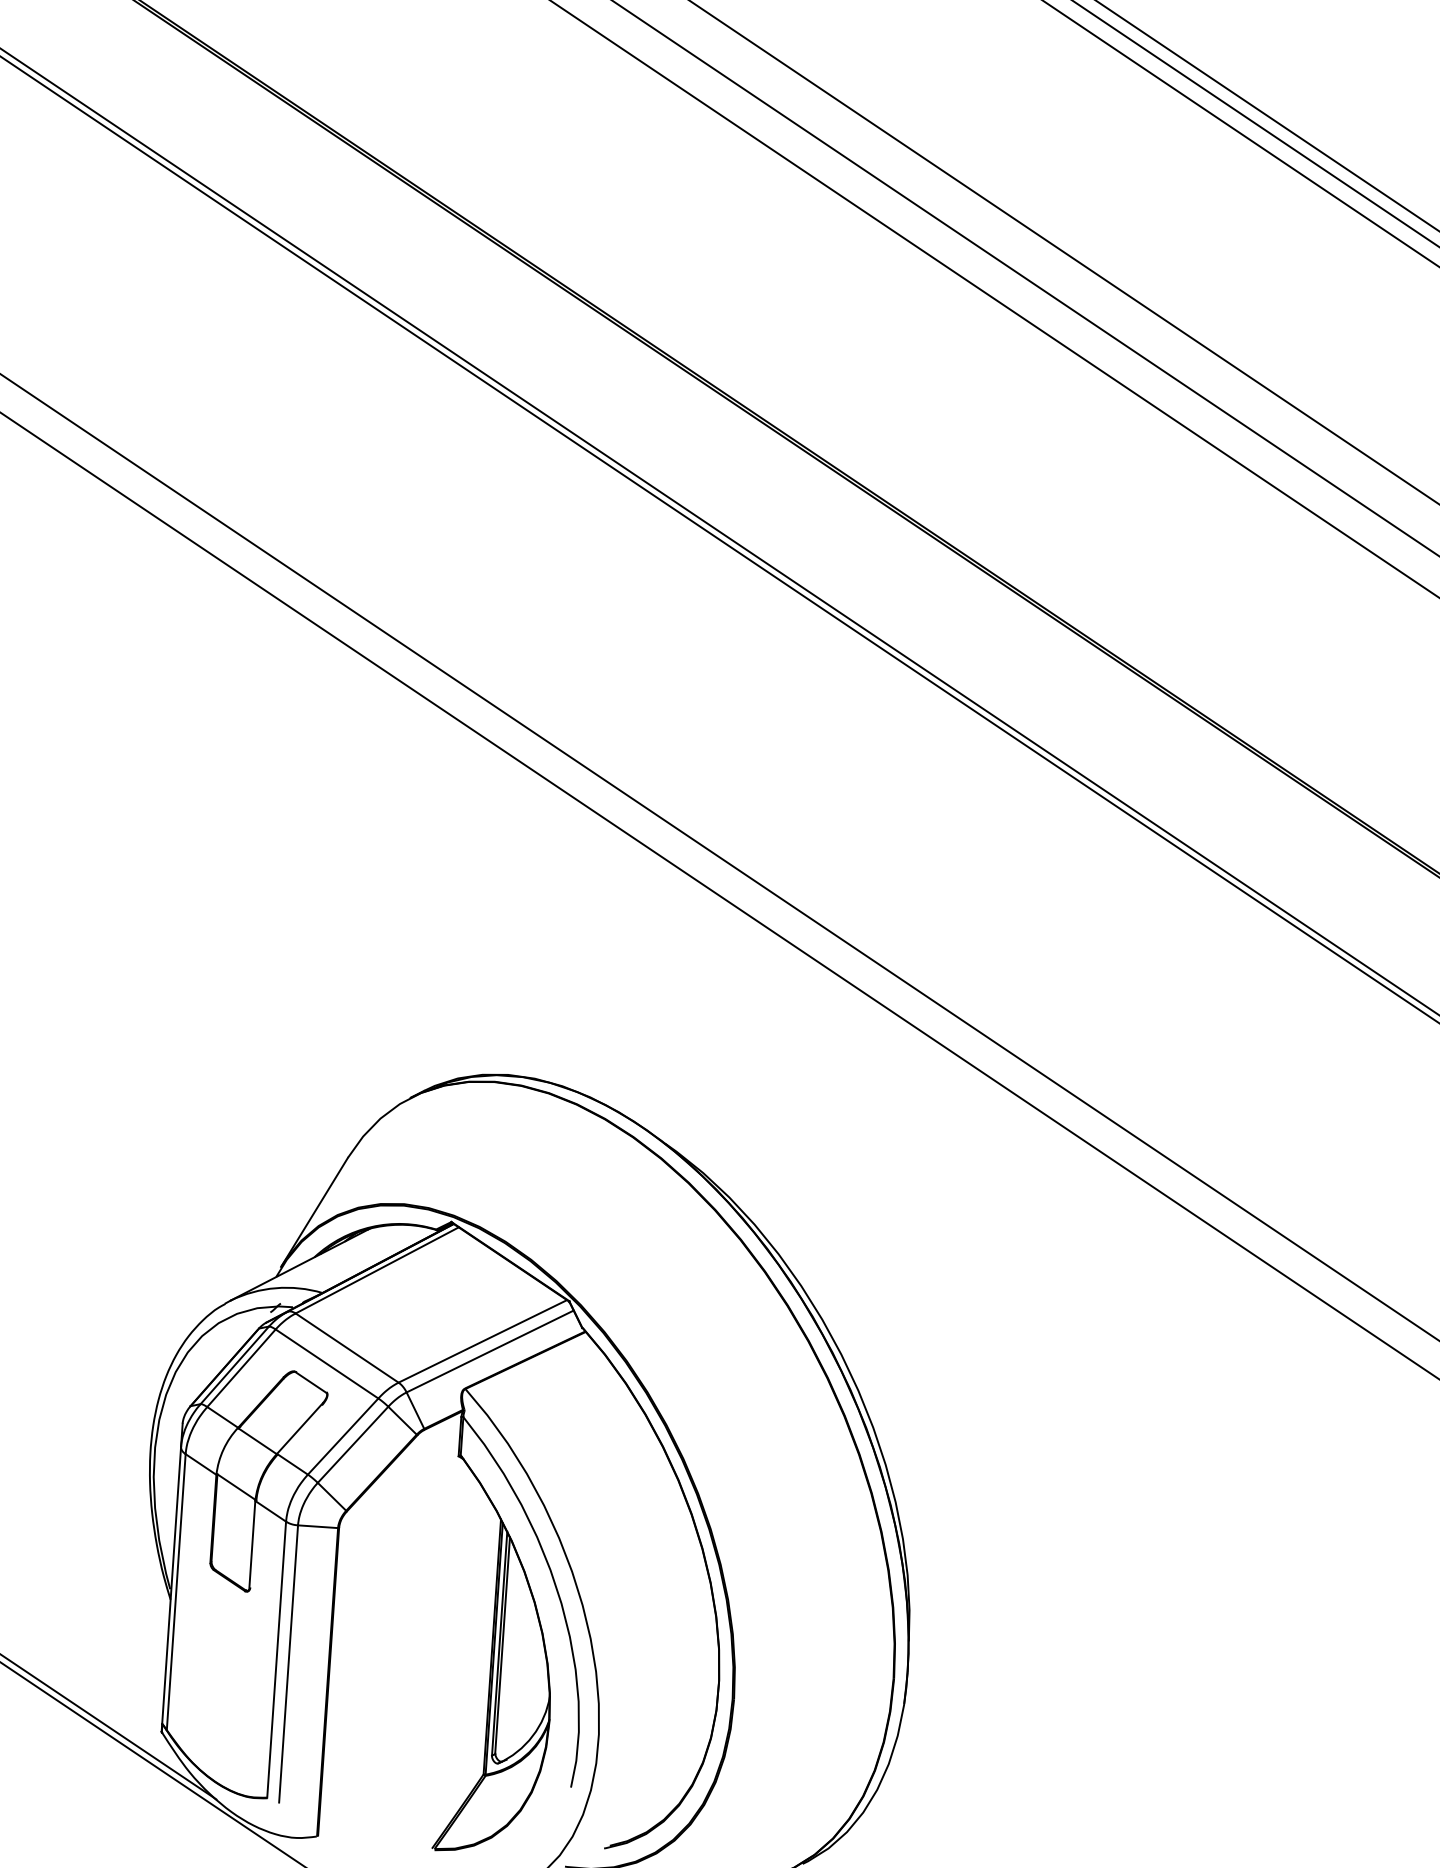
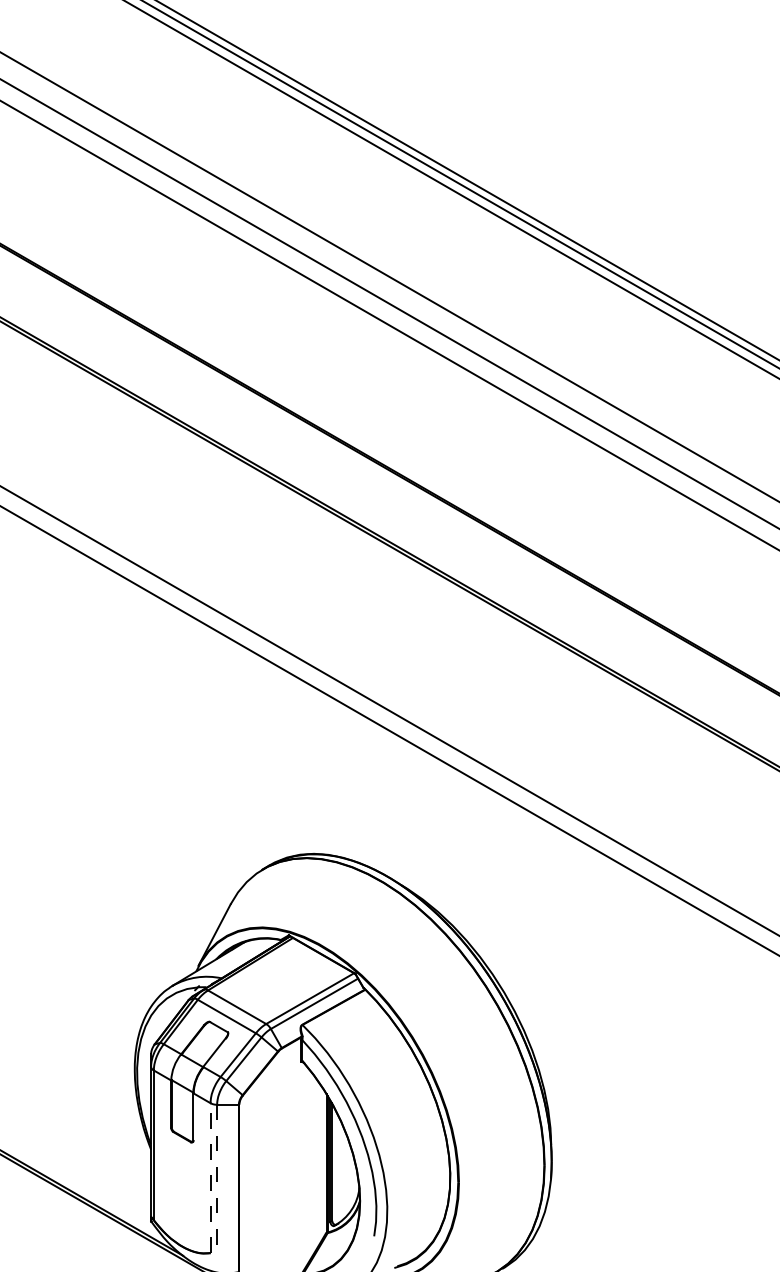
line: (276, 1660) -> (210, 1178), solid -> dashed
line: (289, 1664) -> (217, 1180), solid -> dashed

